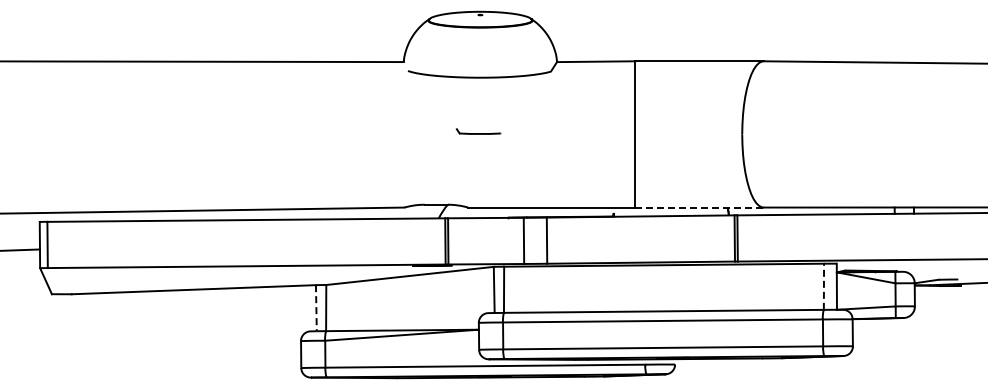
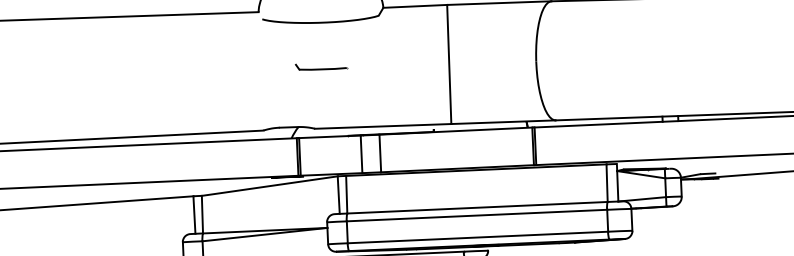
part: (478, 131) -> (321, 66), size x1.43
line: (700, 207) -> (504, 122), dashed -> solid
line: (823, 286) -> (606, 182), dashed -> solid
line: (316, 308) -> (194, 215), dashed -> solid

